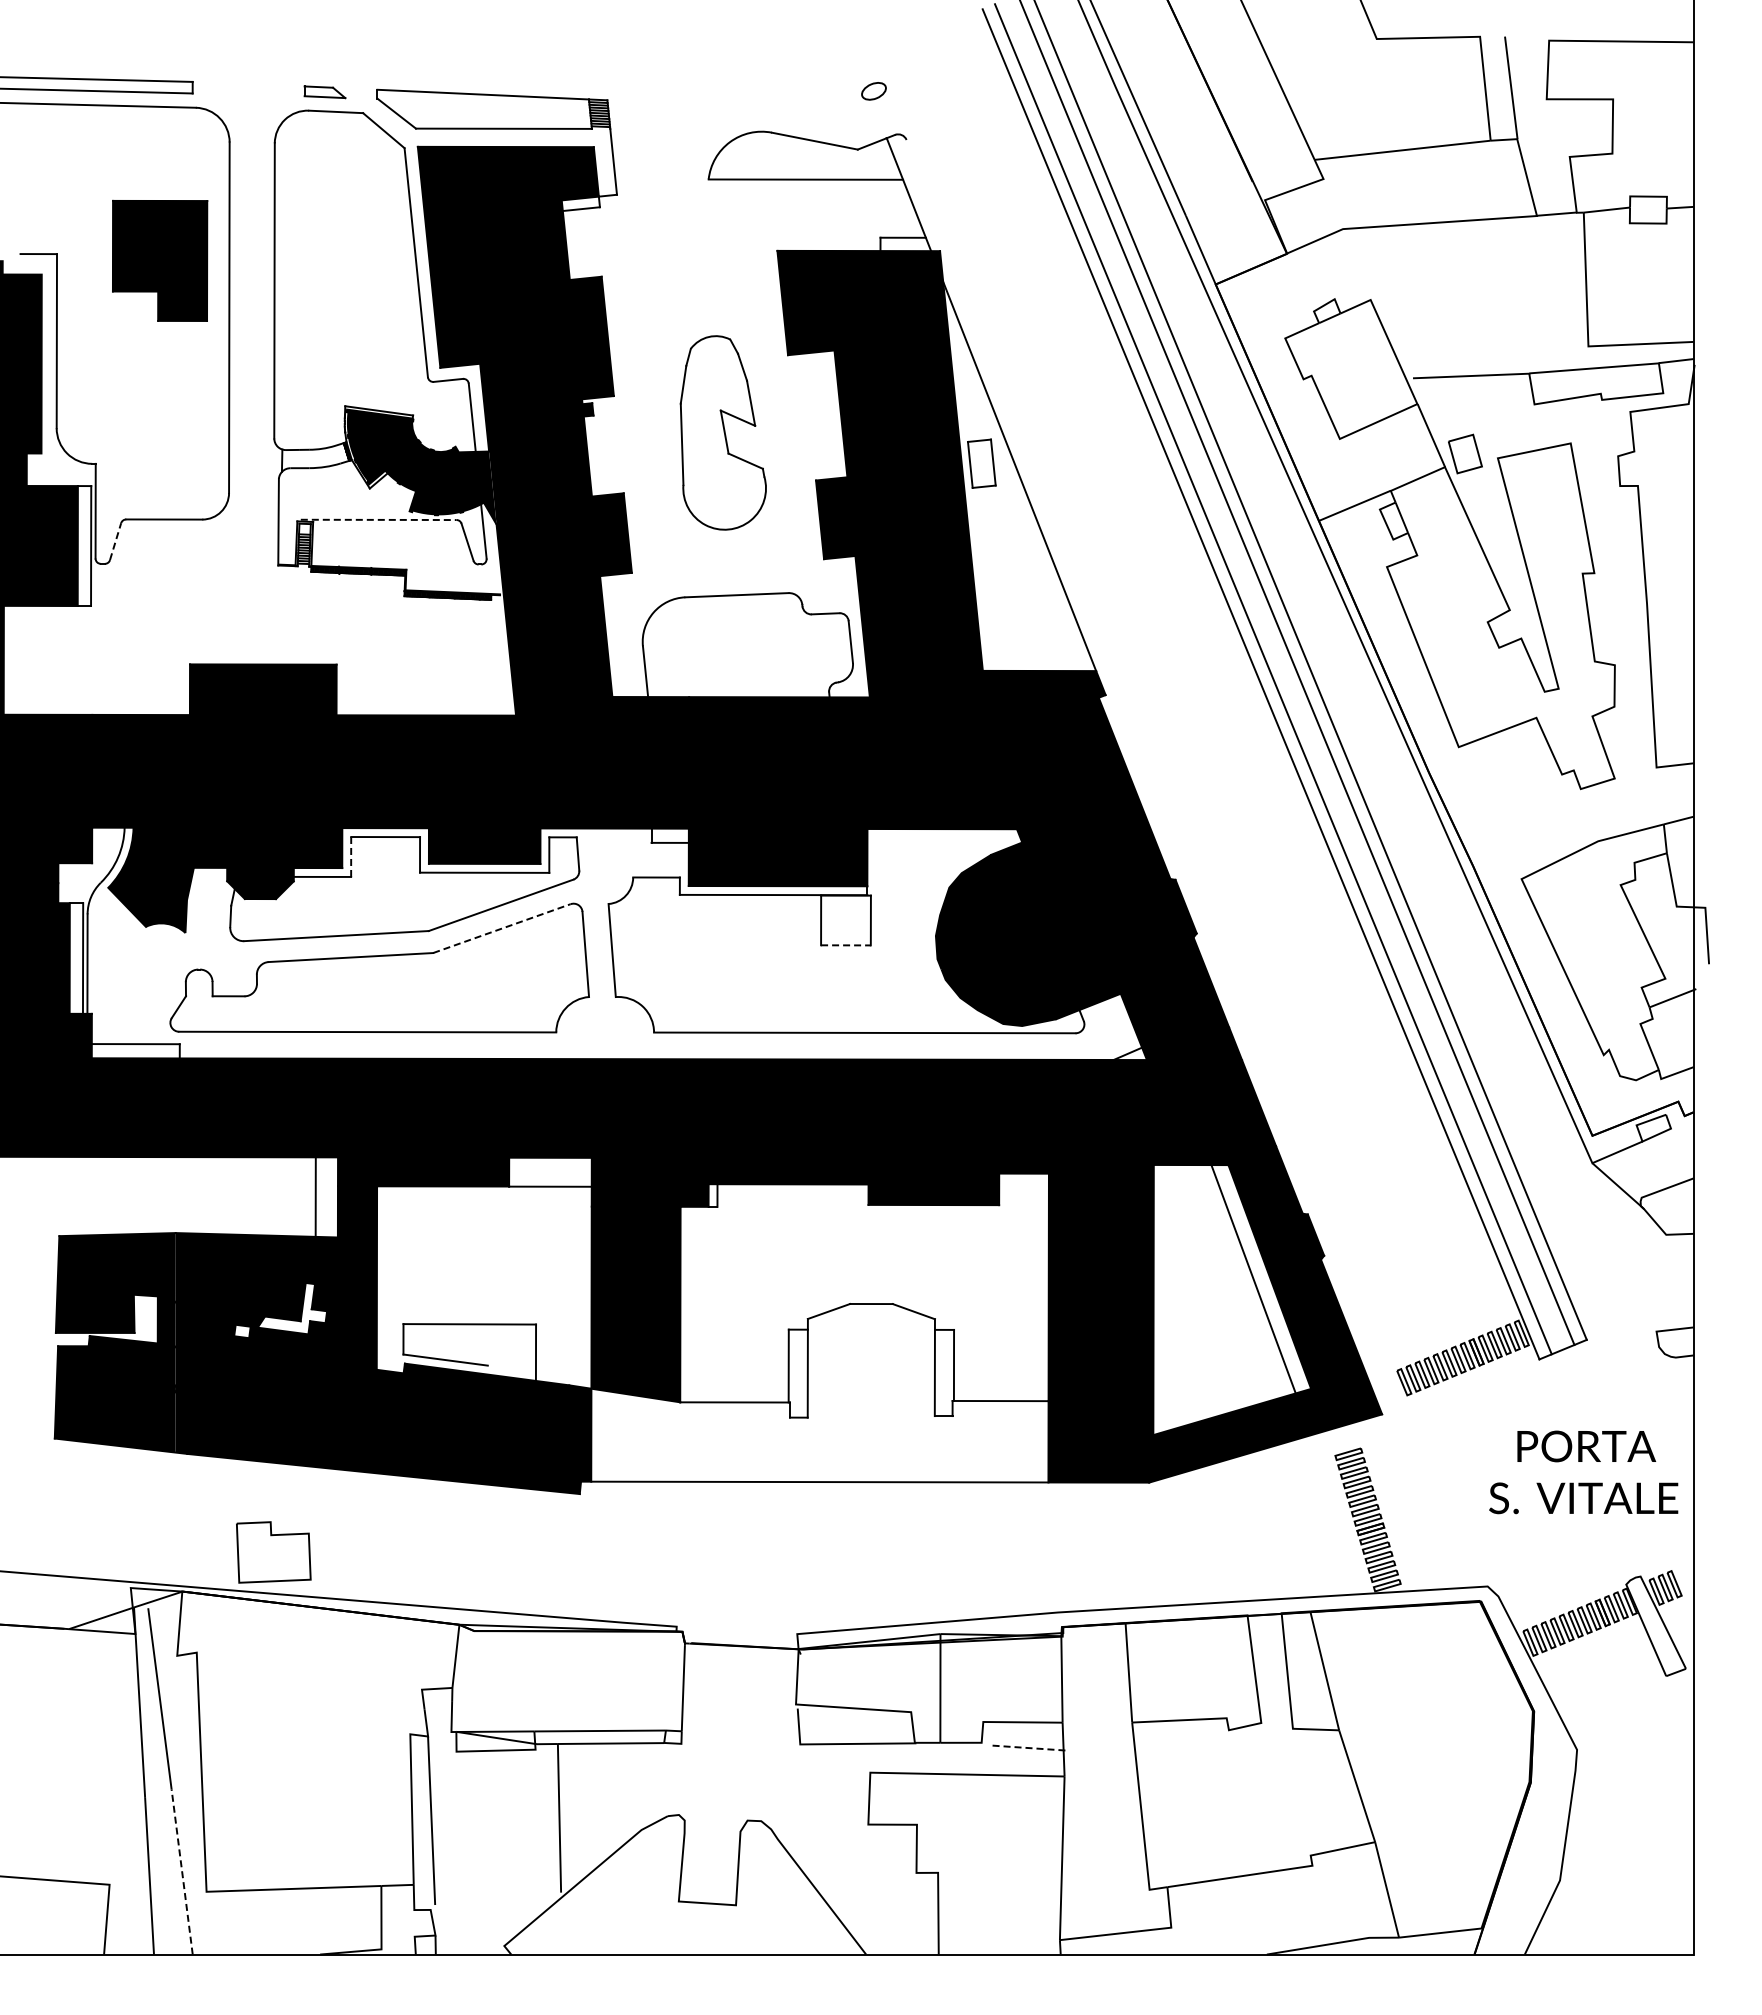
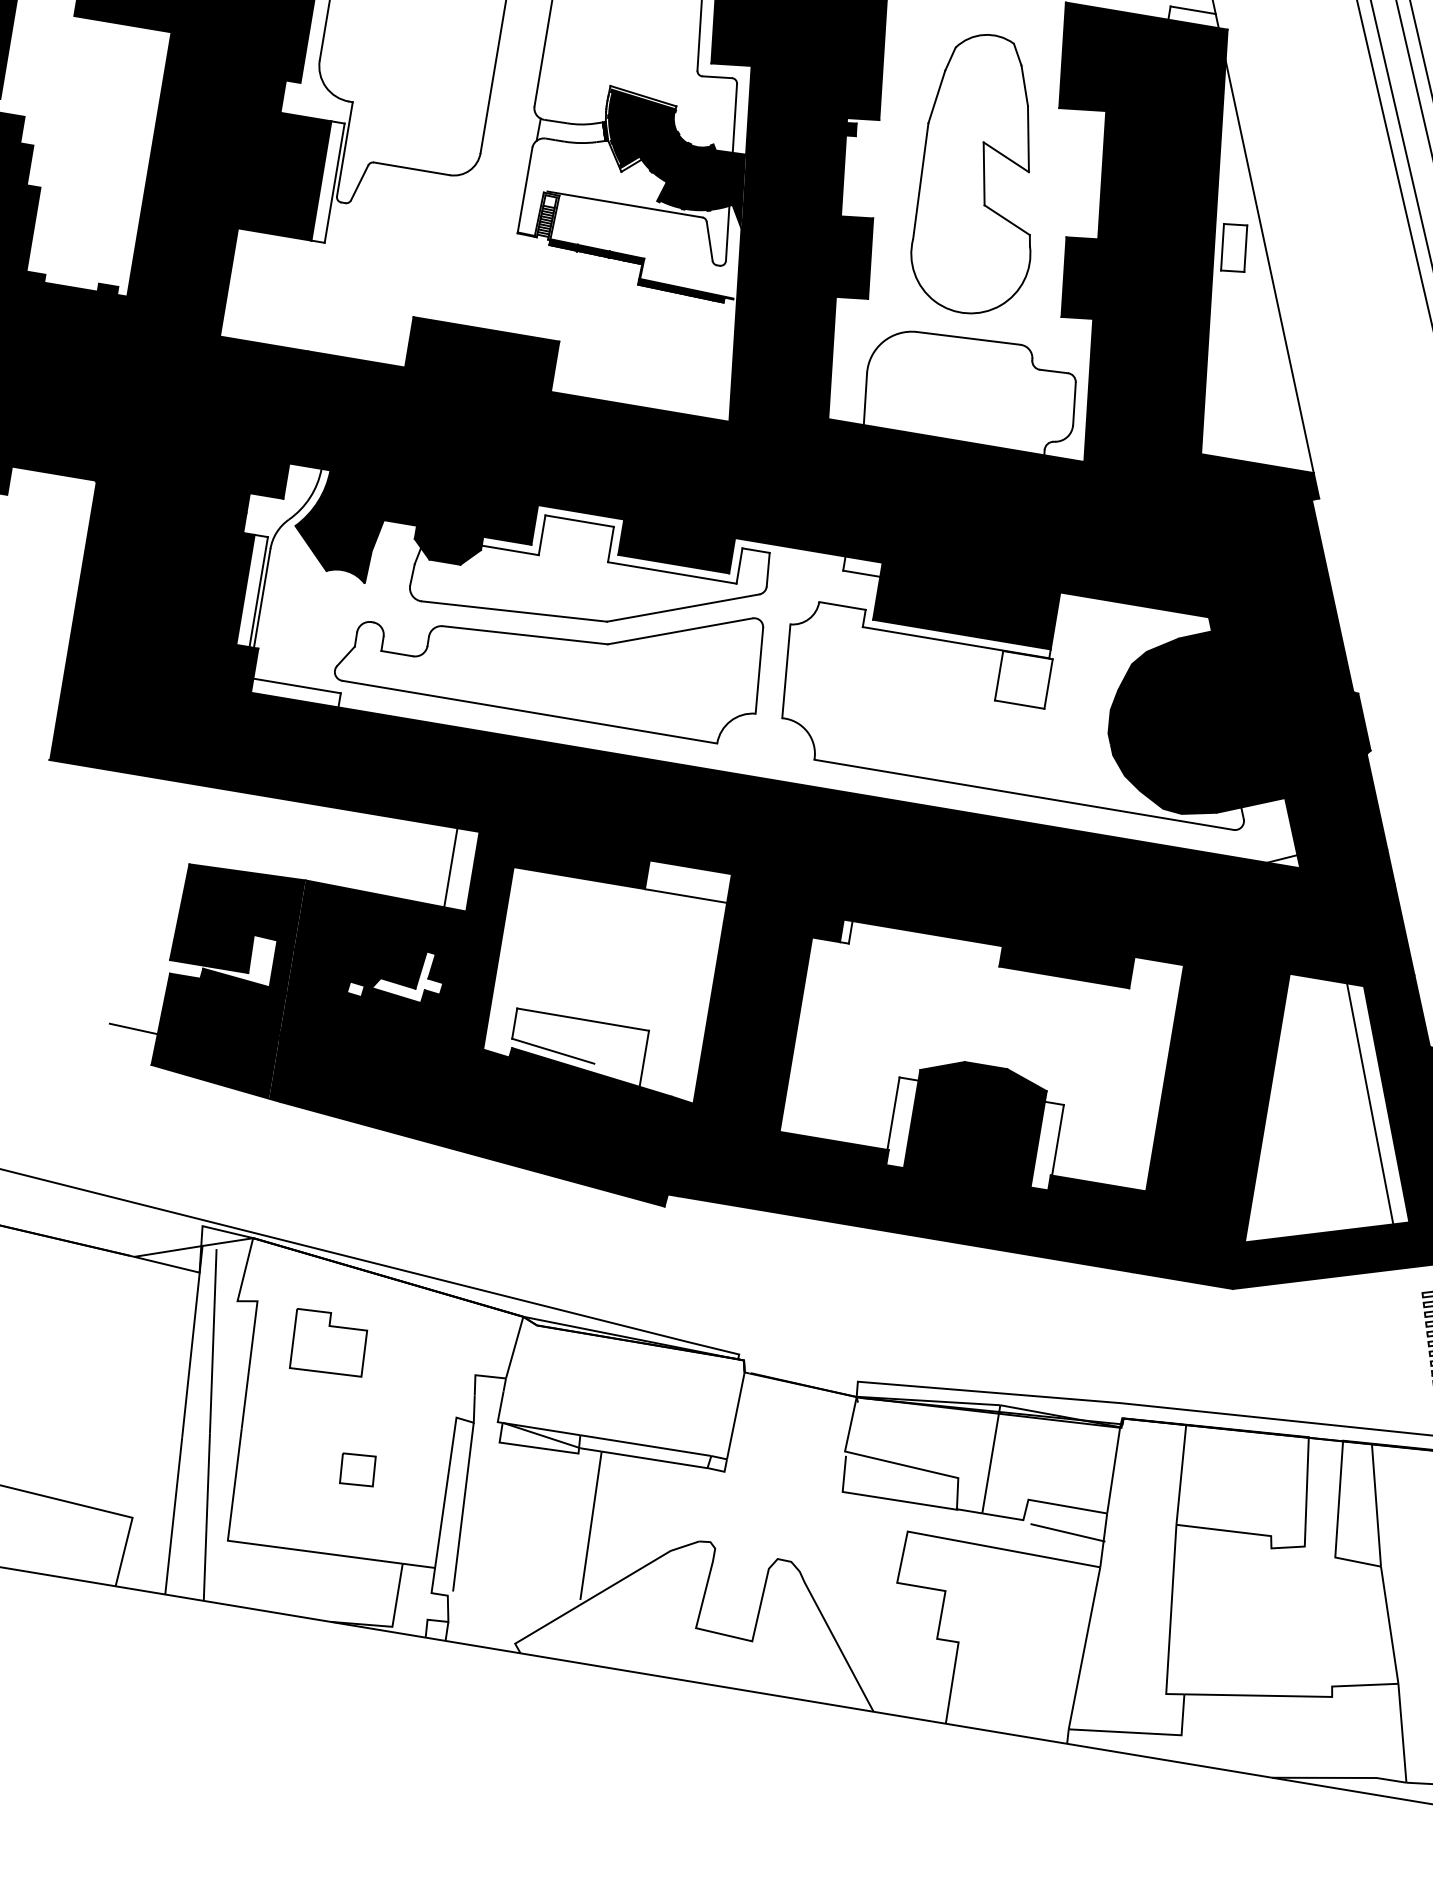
part: (723, 432) -> (982, 174), size x1.43
line: (378, 519) -> (624, 204), dashed -> solid
line: (115, 541) -> (359, 182), dashed -> solid
line: (351, 856) -> (542, 534), dashed -> solid
line: (501, 928) -> (679, 631), dashed -> solid
line: (845, 945) -> (1019, 704), dashed -> solid
fill: (819, 1392) -> (919, 1145), added
line: (31, 1406) -> (133, 1029), added
part: (273, 1552) -> (328, 1343), moved
line: (1026, 1747) -> (1067, 1532), dashed -> solid
part: (322, 1801) -> (358, 1470), added
line: (182, 1871) -> (207, 1516), dashed -> solid

